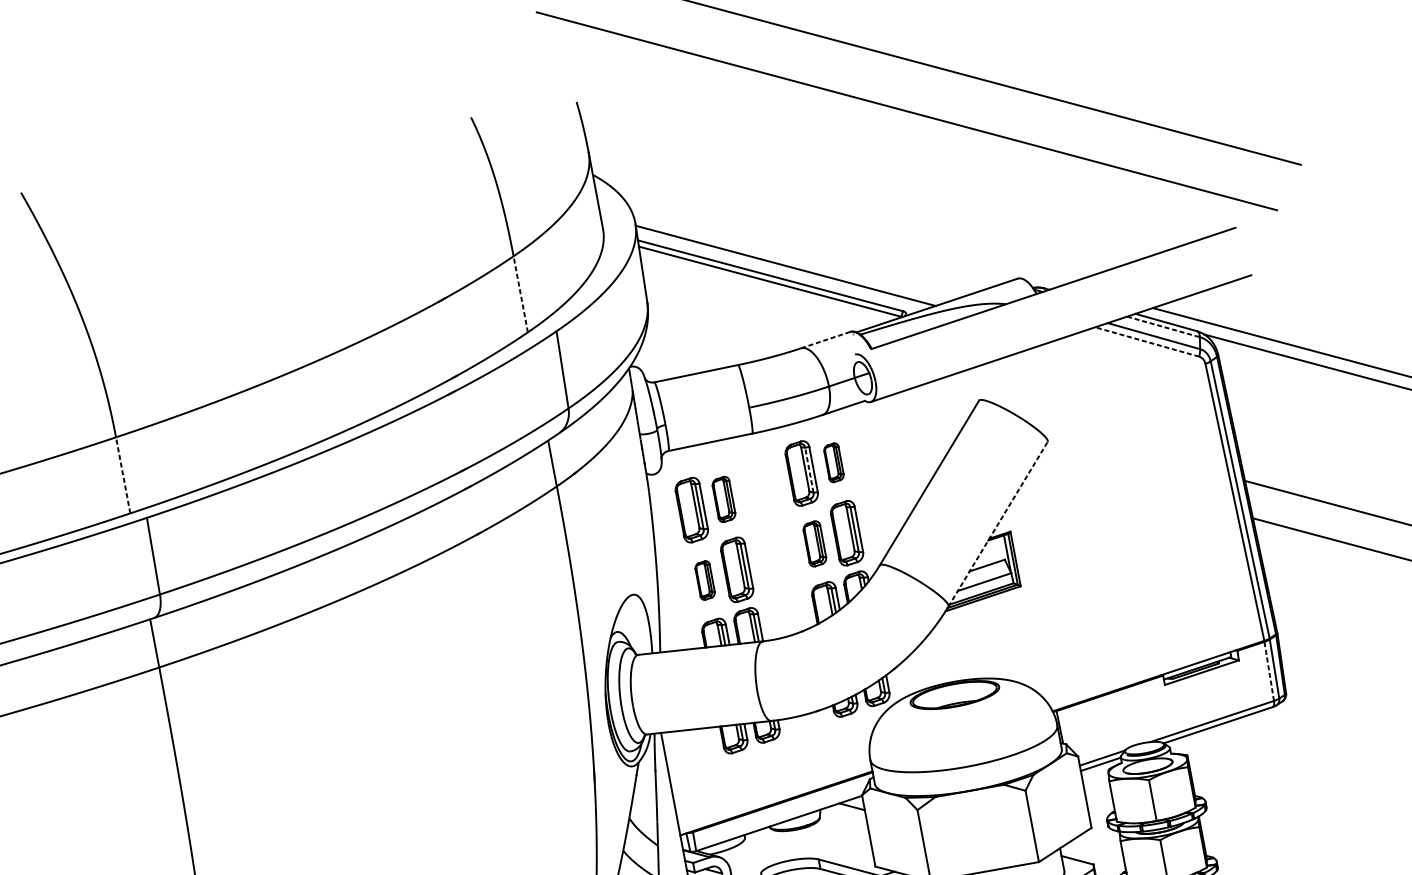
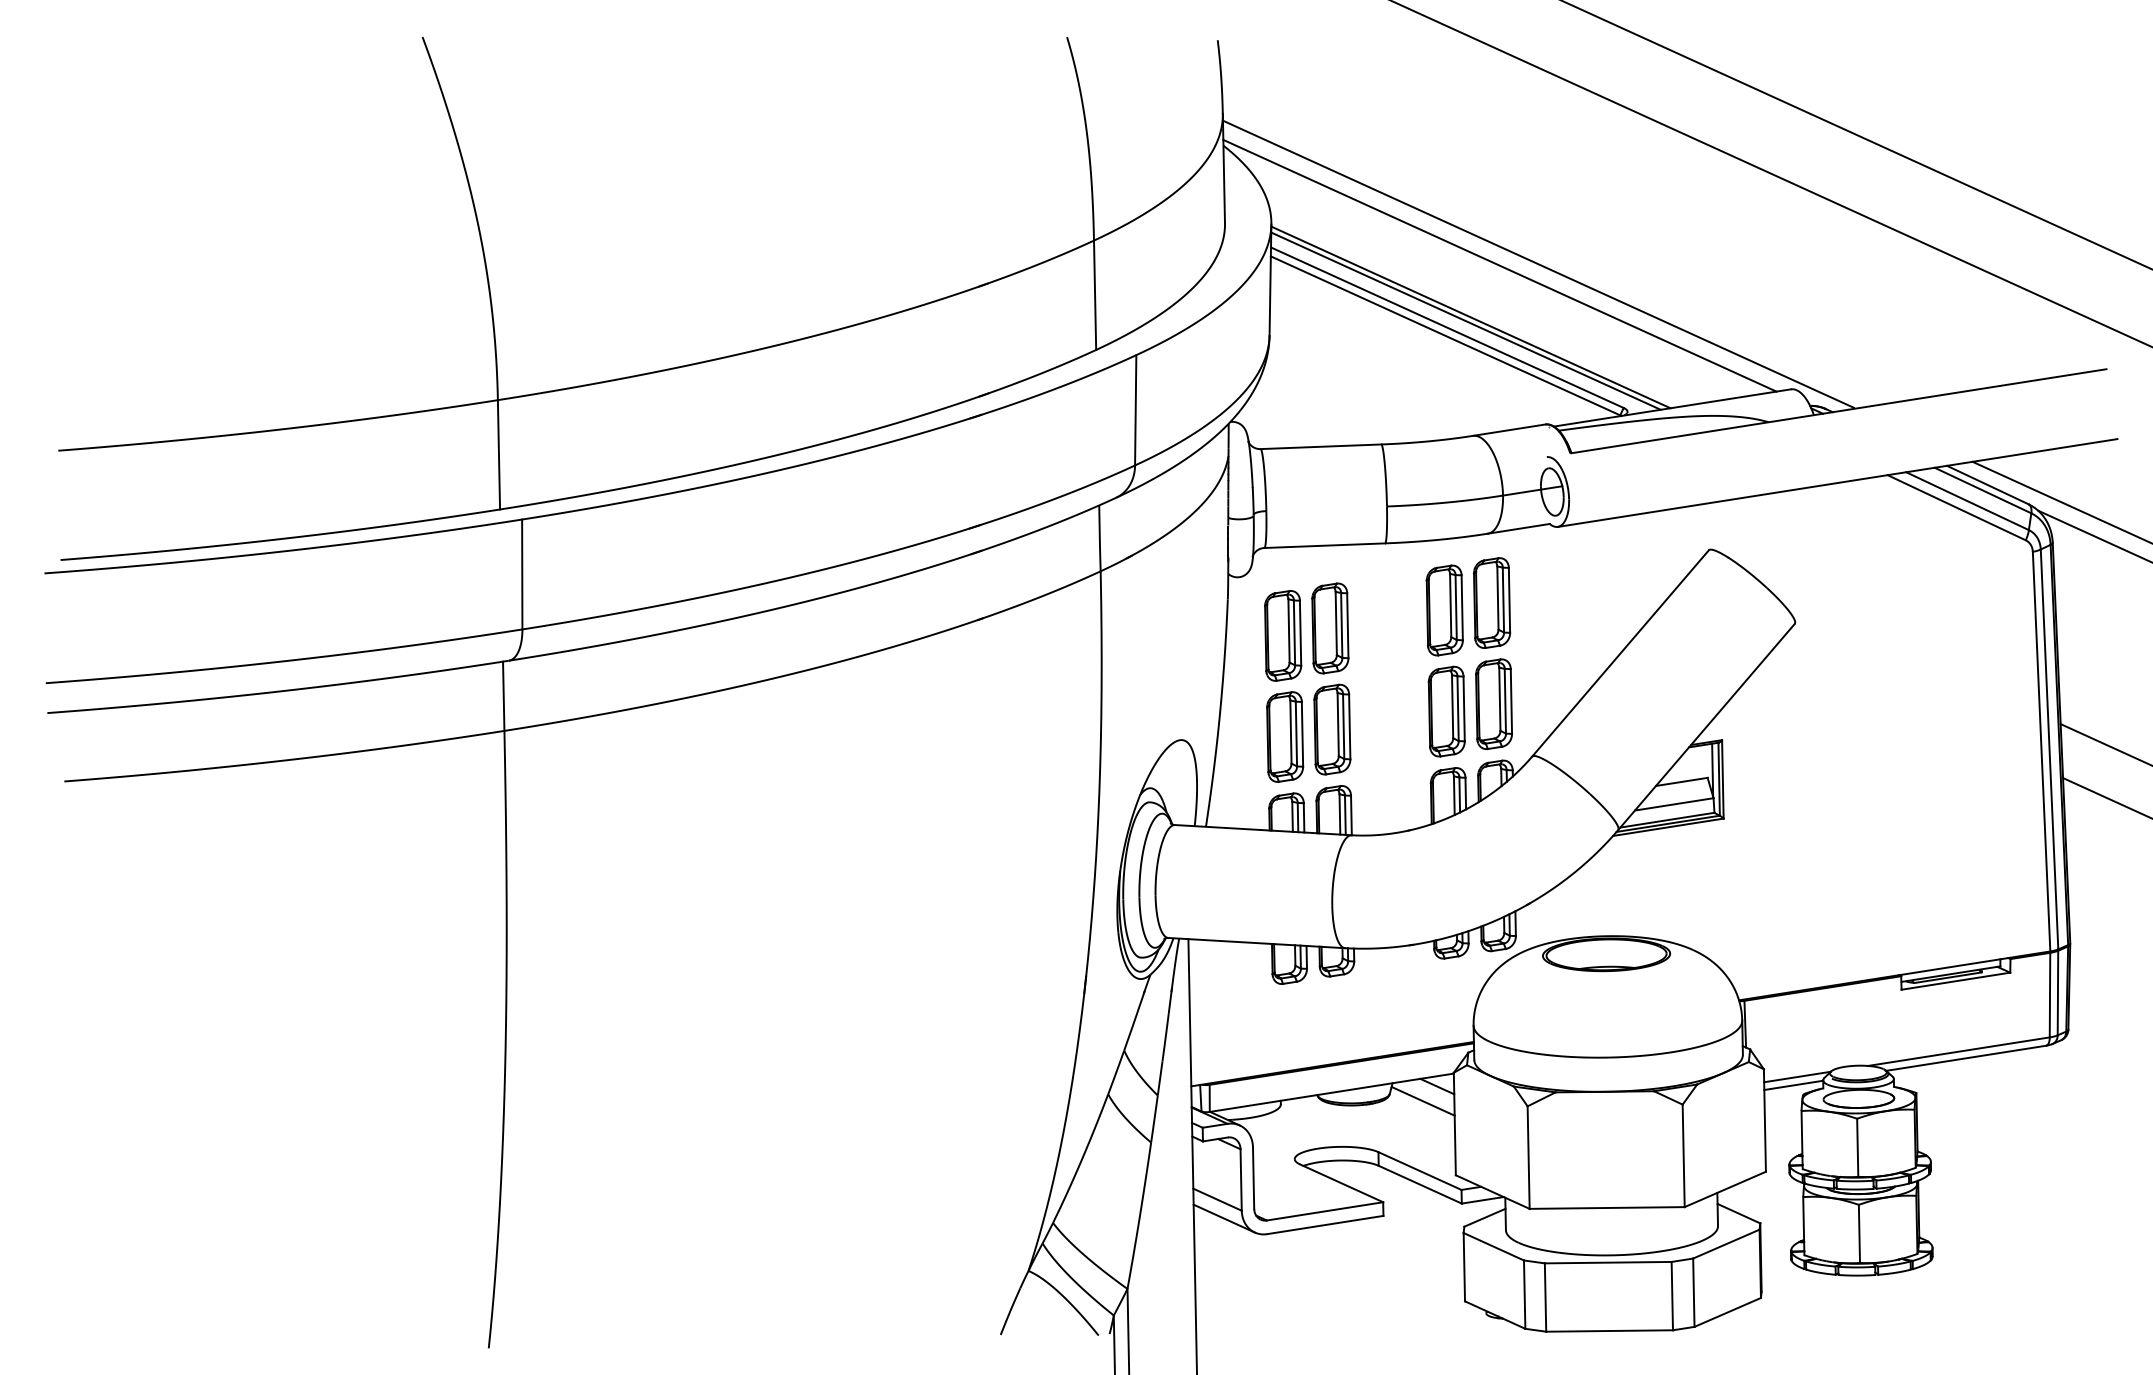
line: (825, 220) -> (1537, 263), added
line: (799, 226) -> (1499, 265), added
line: (782, 268) -> (1465, 320), added
line: (521, 294) -> (1095, 295), dashed -> solid
line: (1163, 326) -> (1983, 490), dashed -> solid
line: (825, 340) -> (1509, 430), dashed -> solid
line: (1146, 341) -> (1956, 507), dashed -> solid
part: (834, 462) -> (1492, 602), size x1.67
line: (809, 470) -> (1456, 607), dashed -> solid
line: (122, 475) -> (498, 454), dashed -> solid
part: (724, 499) -> (1330, 628), size x1.43
line: (998, 524) -> (1706, 727), dashed -> solid
part: (814, 543) -> (1446, 711), size x1.43
part: (705, 580) -> (1285, 736), size x1.67
line: (1269, 670) -> (2050, 994), dashed -> solid
line: (843, 818) -> (1422, 1100), added

